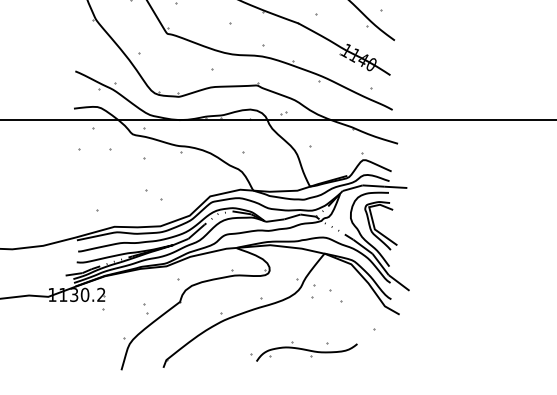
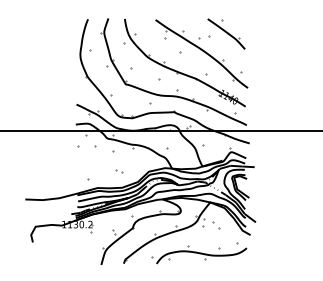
part: (155, 195) -> (119, 171), size x0.62
part: (304, 350) -> (199, 254), size x1.67

